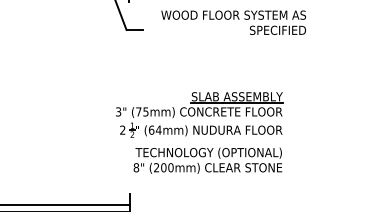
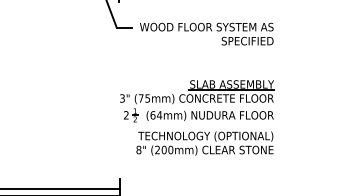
text: (233, 22) -> (206, 33), moved
part: (199, 132) -> (197, 117), moved

